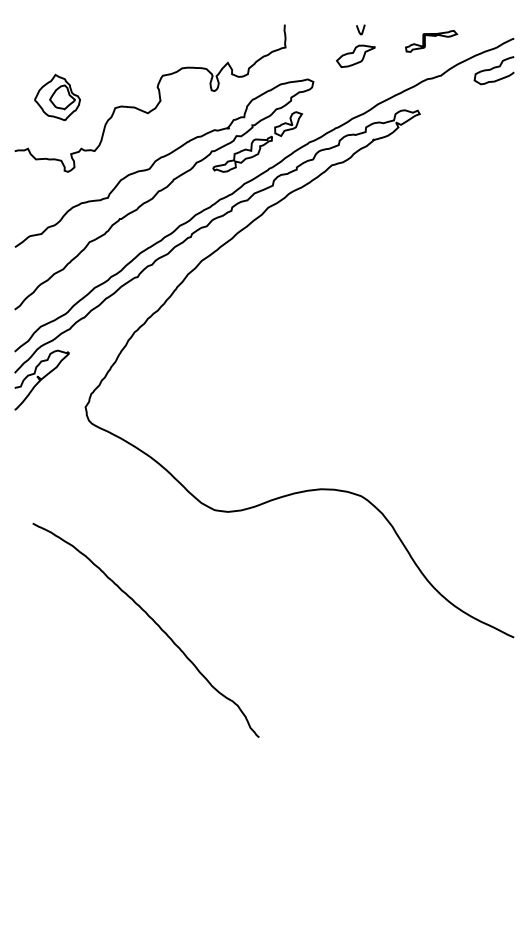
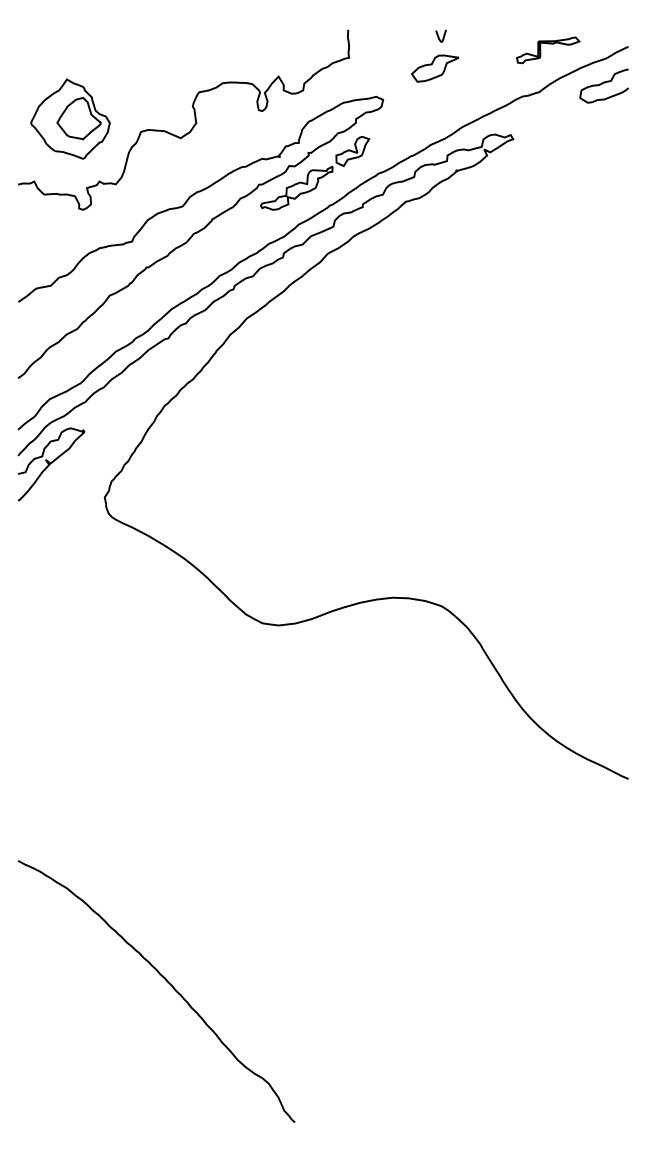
part: (431, 41) -> (548, 50), moved
part: (57, 97) -> (70, 118), size x1.43
curve: (154, 623) -> (166, 983), moved

